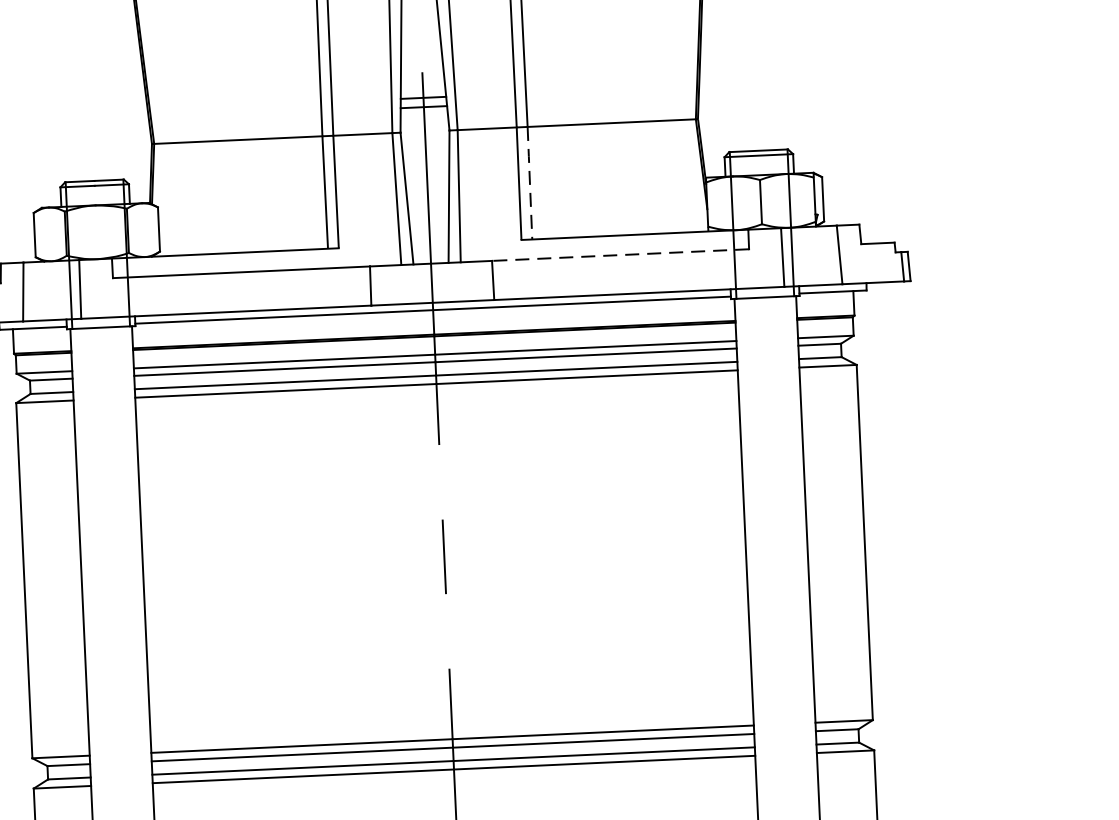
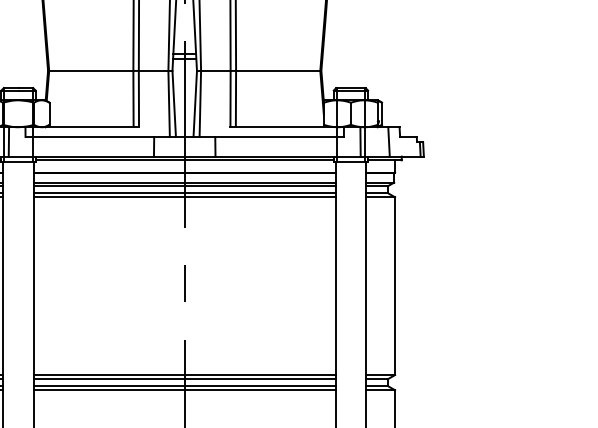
line: (528, 182) -> (235, 98), dashed -> solid
line: (620, 255) -> (279, 137), dashed -> solid

